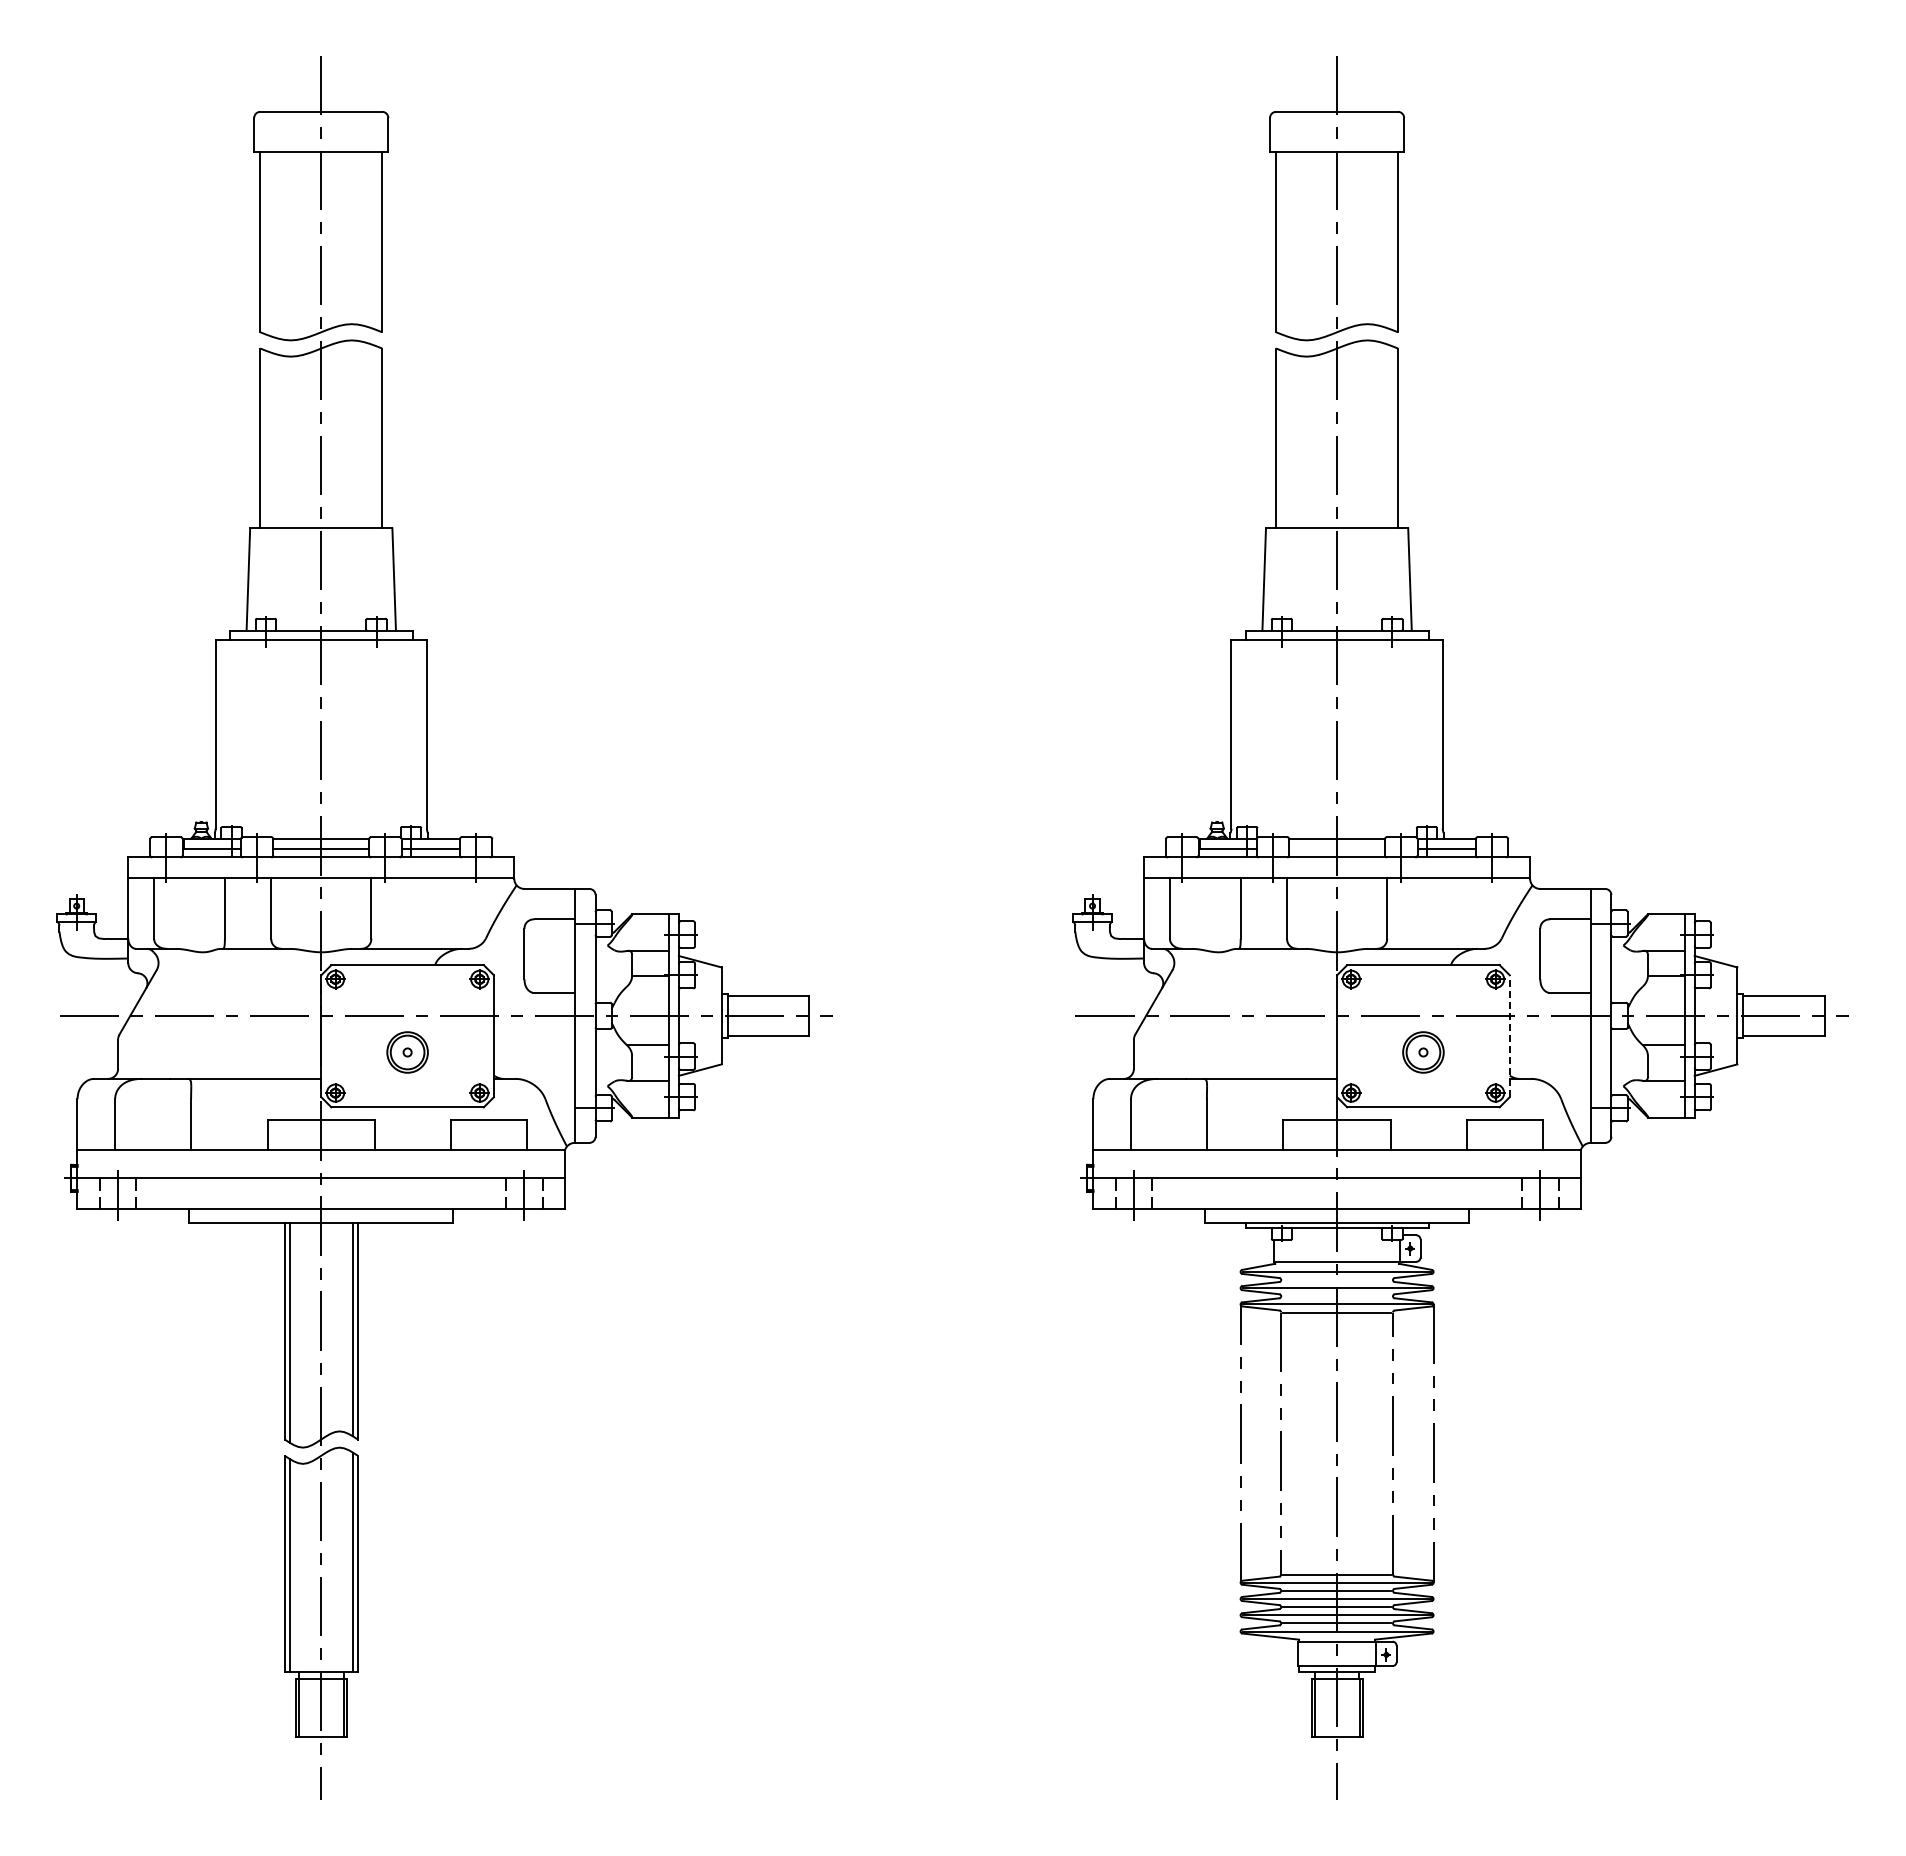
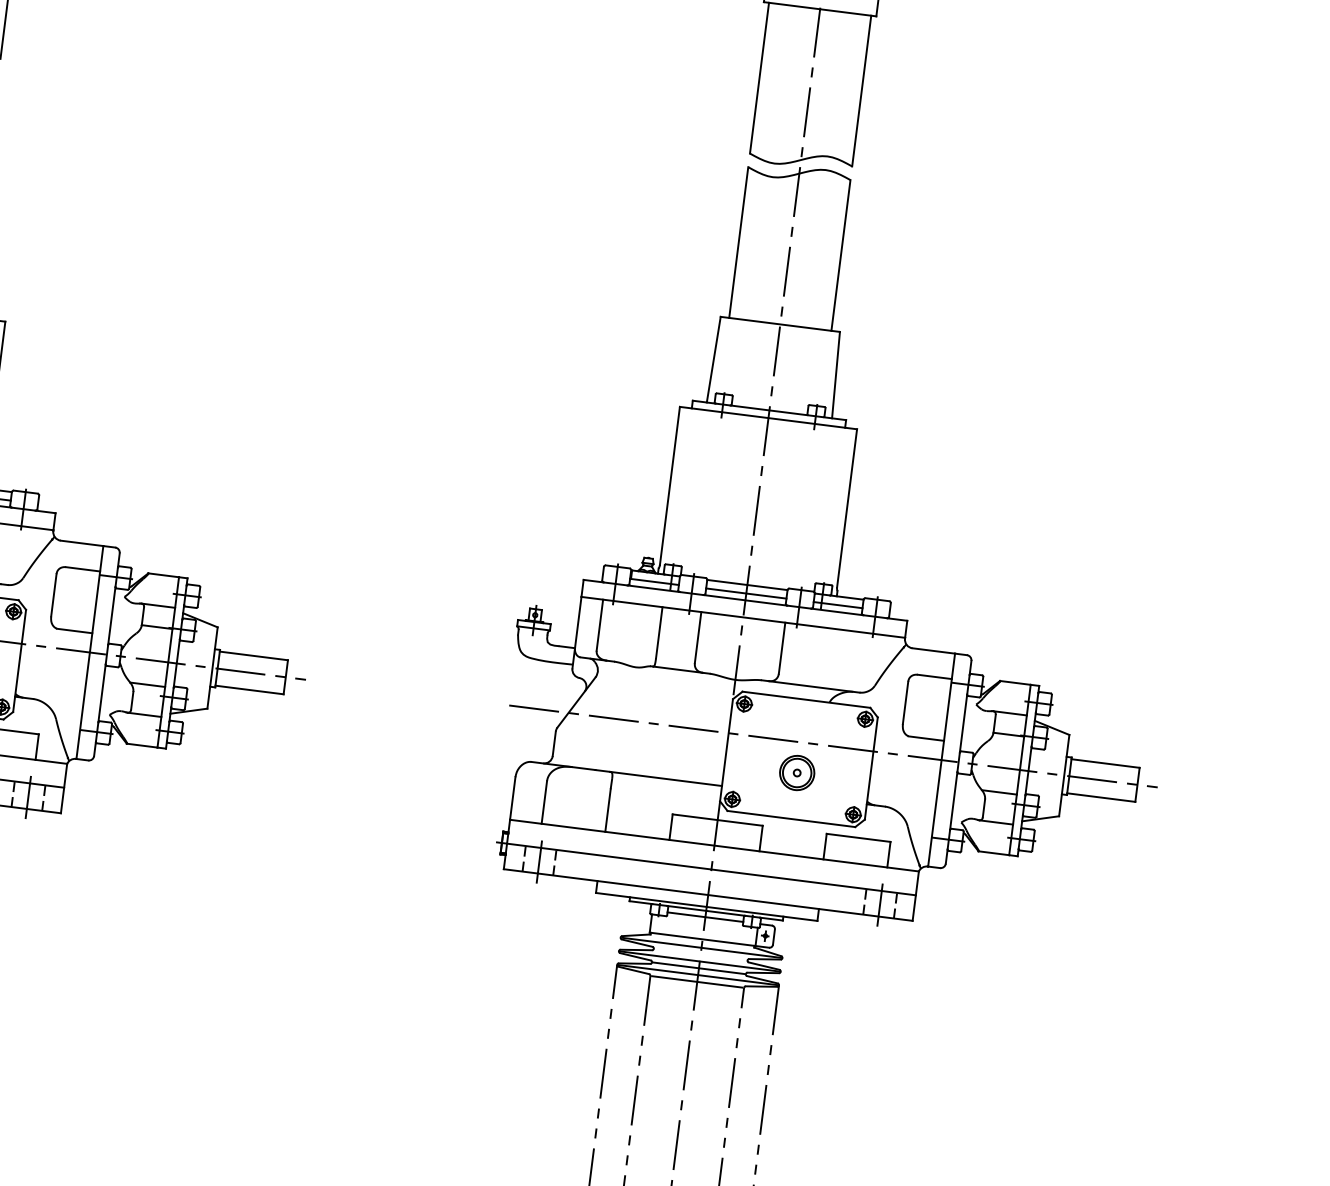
line: (1336, 849) -> (745, 593), added
line: (1509, 1036) -> (871, 768), dashed -> solid
line: (1336, 1235) -> (704, 917), added
line: (1336, 1296) -> (698, 968), added

